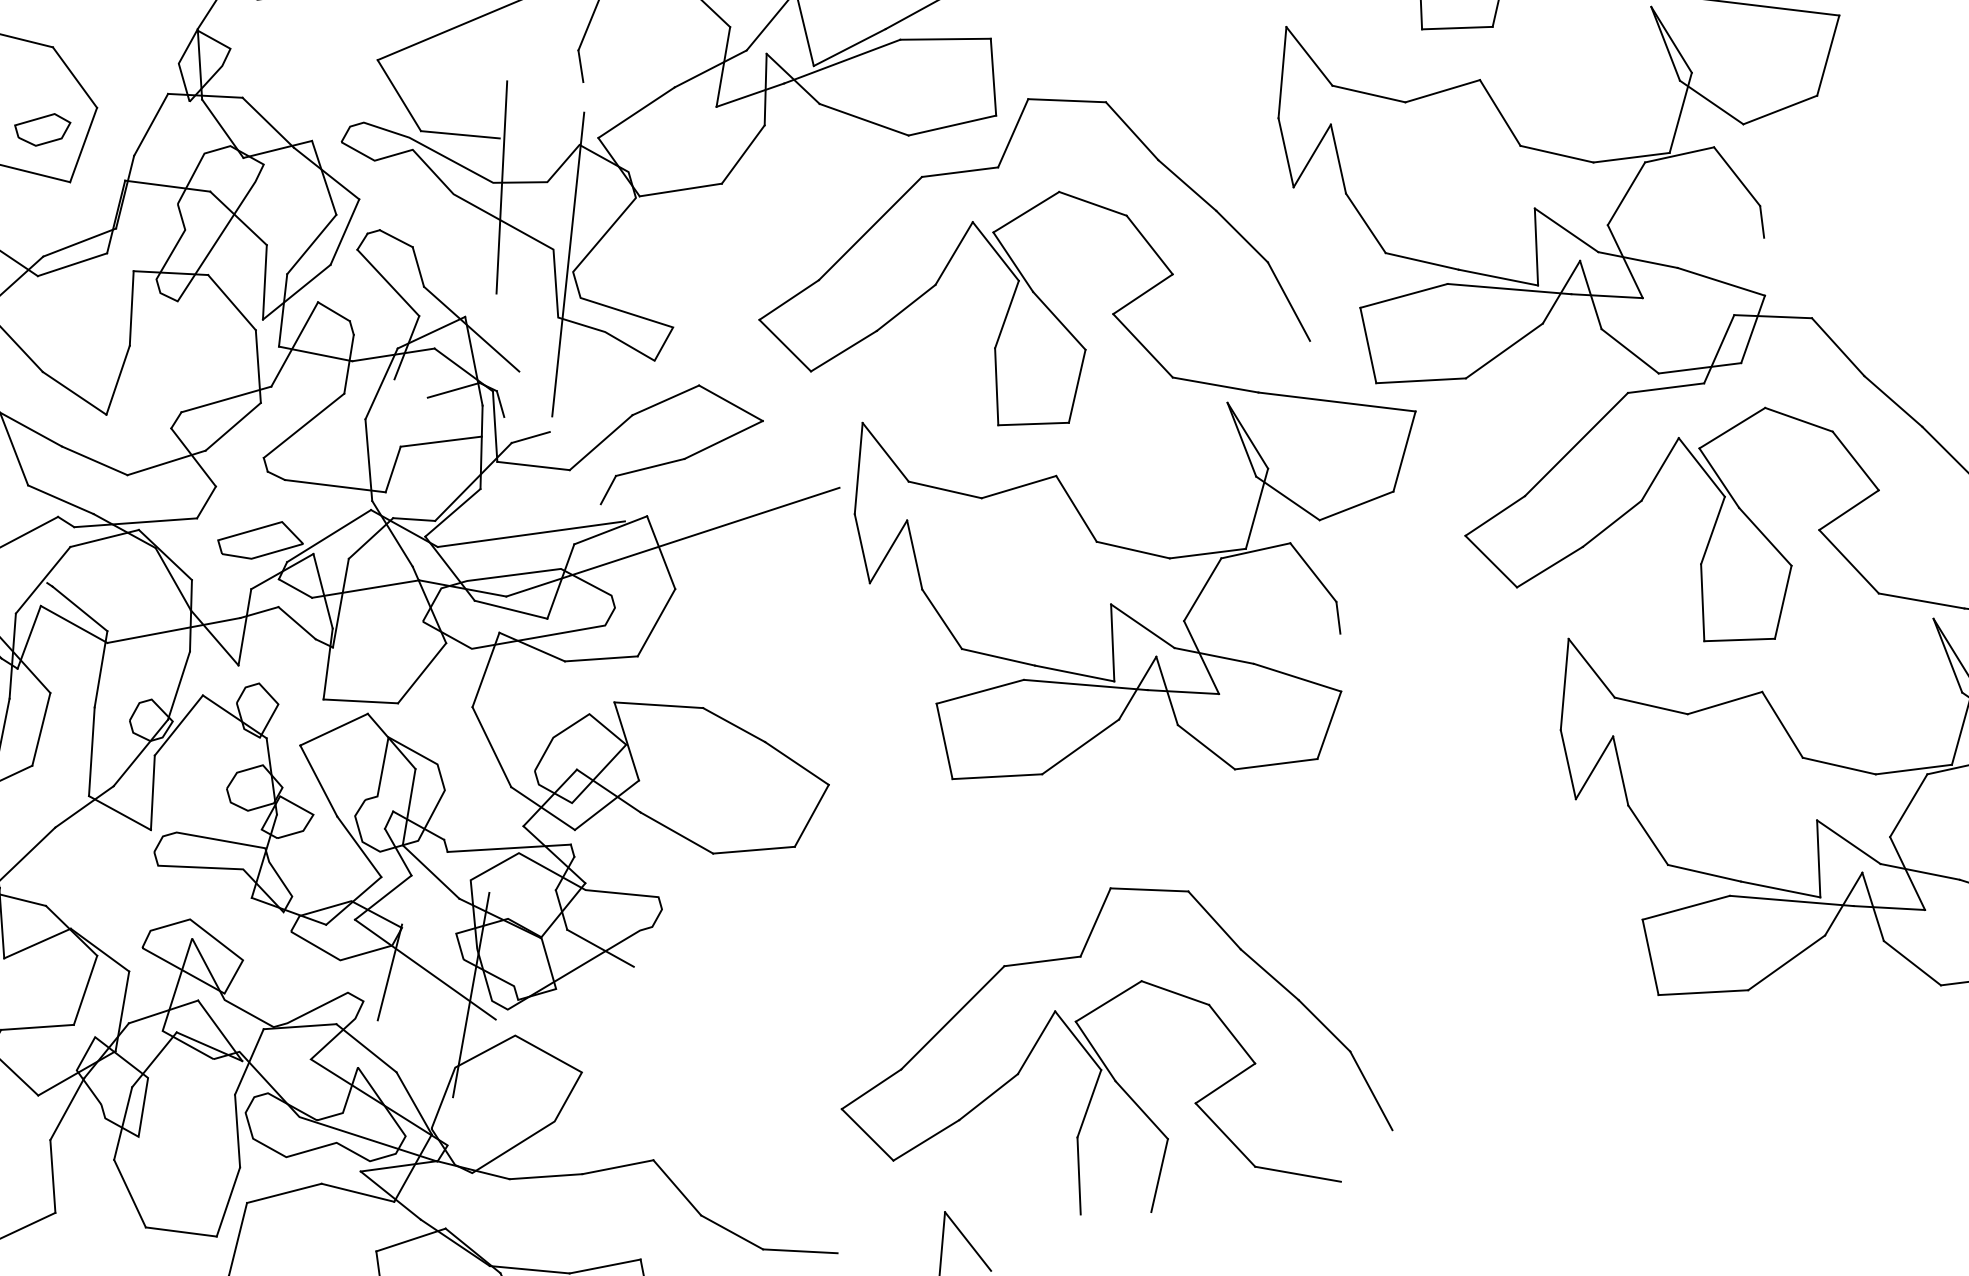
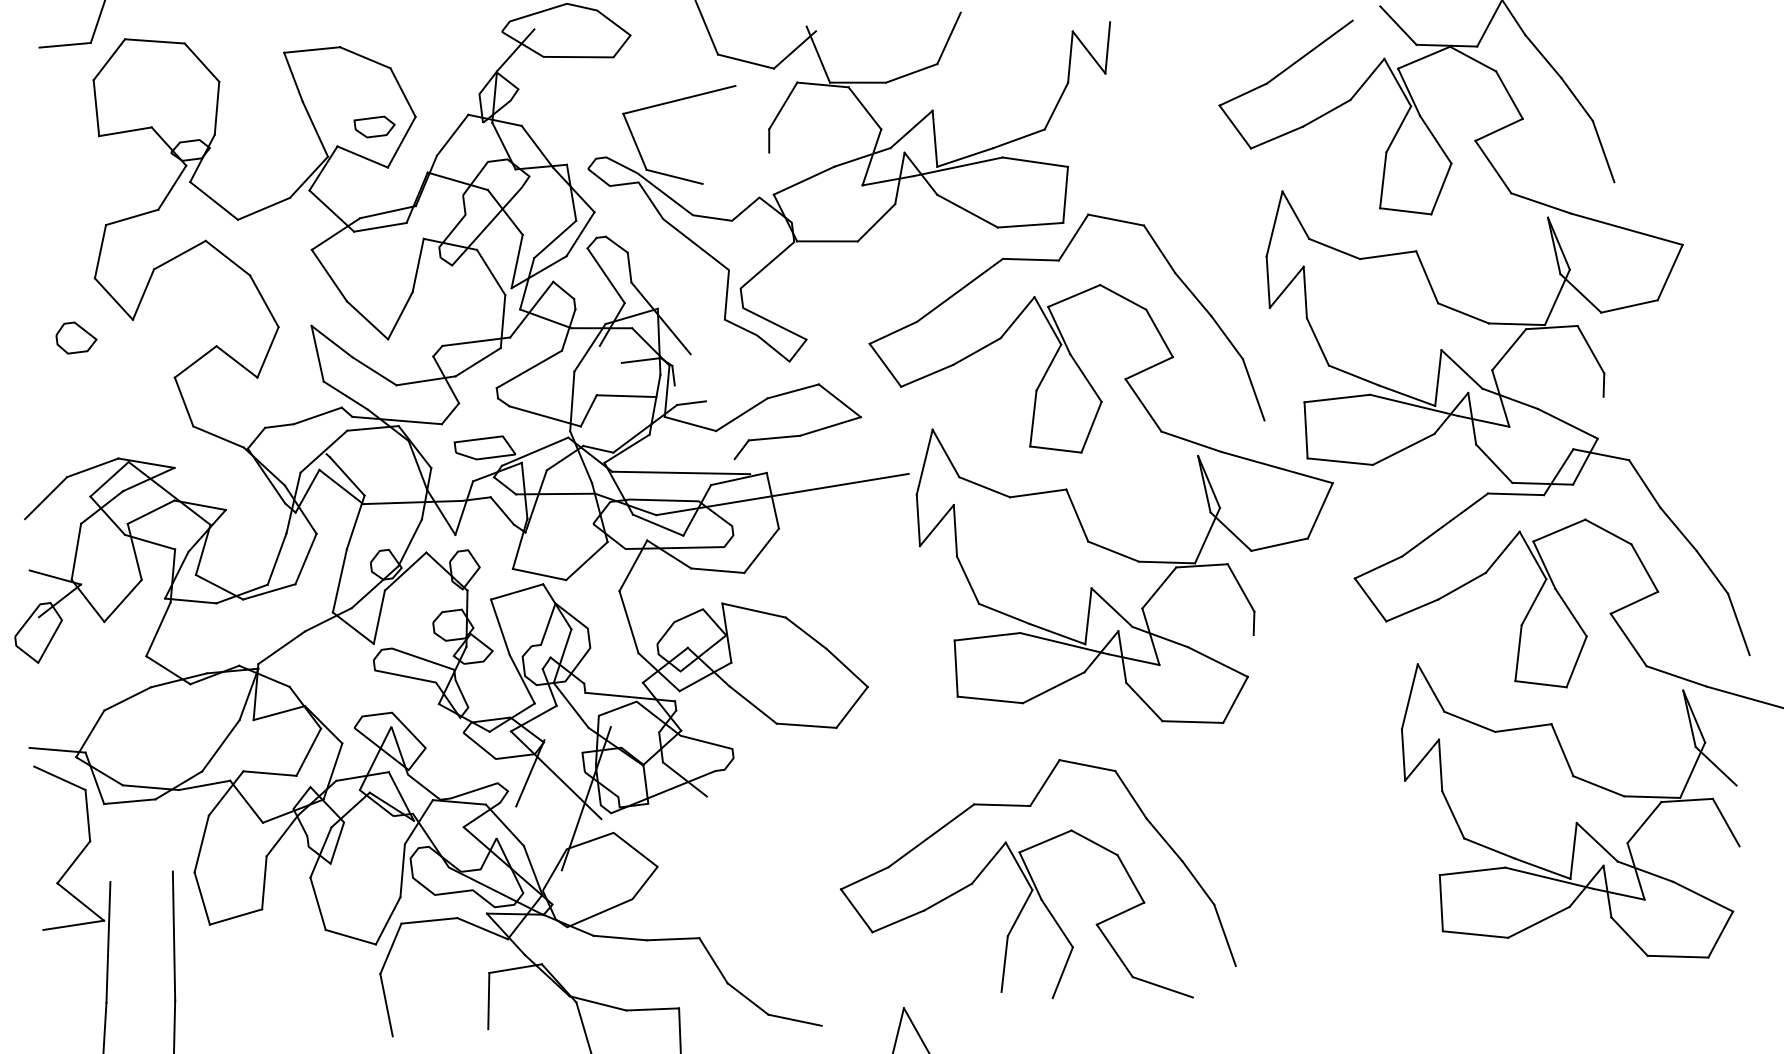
line: (501, 187) -> (698, 219), removed
line: (567, 264) -> (737, 282), removed
part: (1105, 1054) -> (1037, 879), moved

